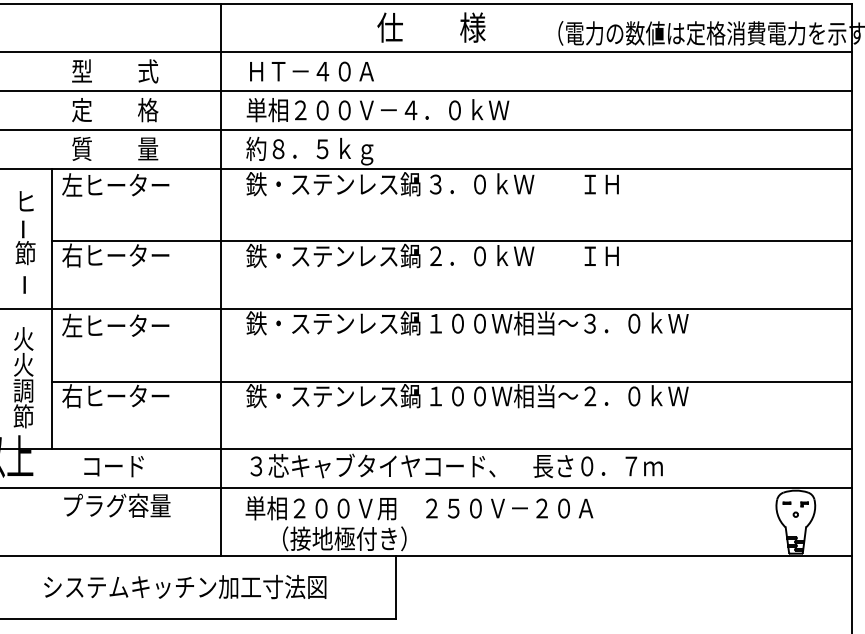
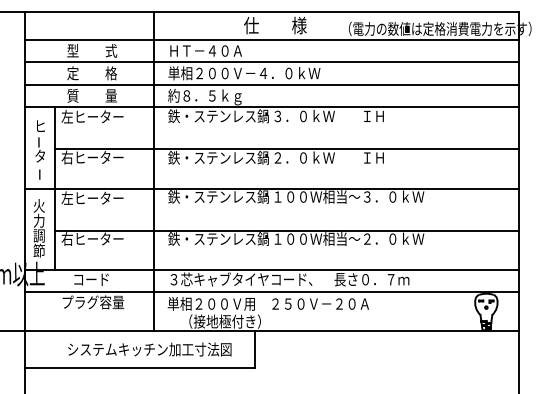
text: (24, 253) -> (39, 156), 節 -> タ
text: (24, 364) -> (39, 220), 火 -> 力
text: (184, 586) -> (149, 349), moved

